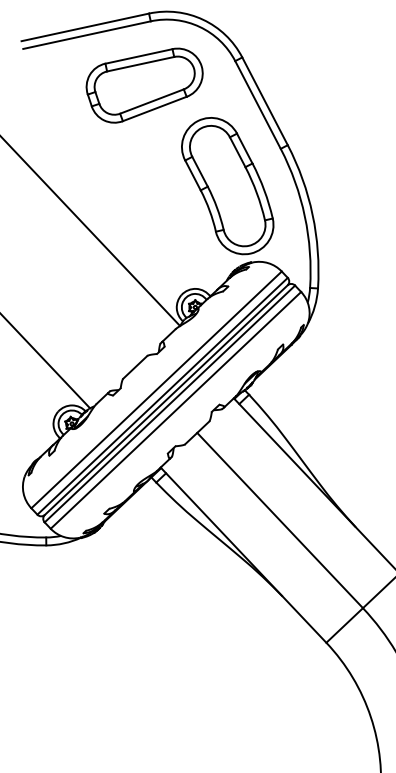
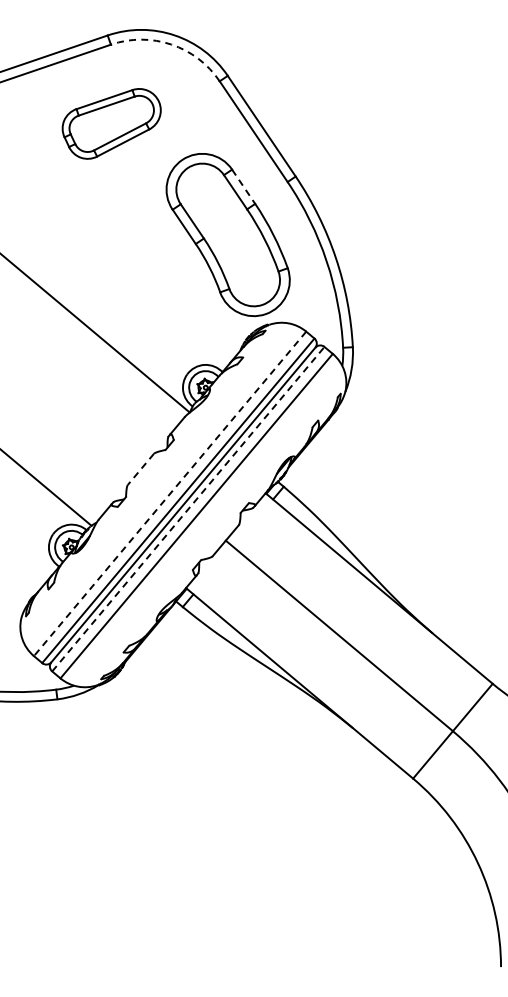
arc: (199, 26) -> (171, 44), solid -> dashed
part: (143, 85) -> (111, 123), size x0.7
line: (244, 148) -> (243, 186), solid -> dashed
line: (134, 367) -> (140, 469), solid -> dashed
line: (156, 389) -> (170, 493), solid -> dashed
line: (169, 404) -> (188, 509), solid -> dashed

